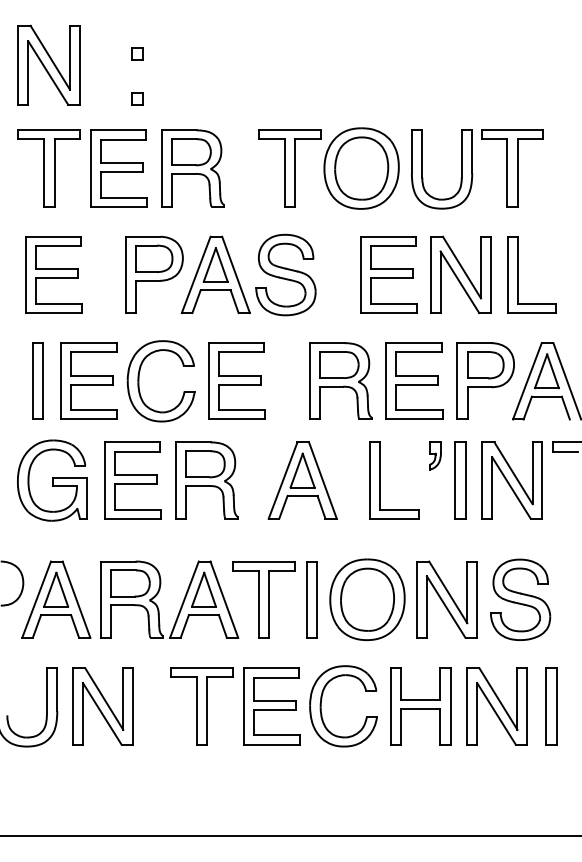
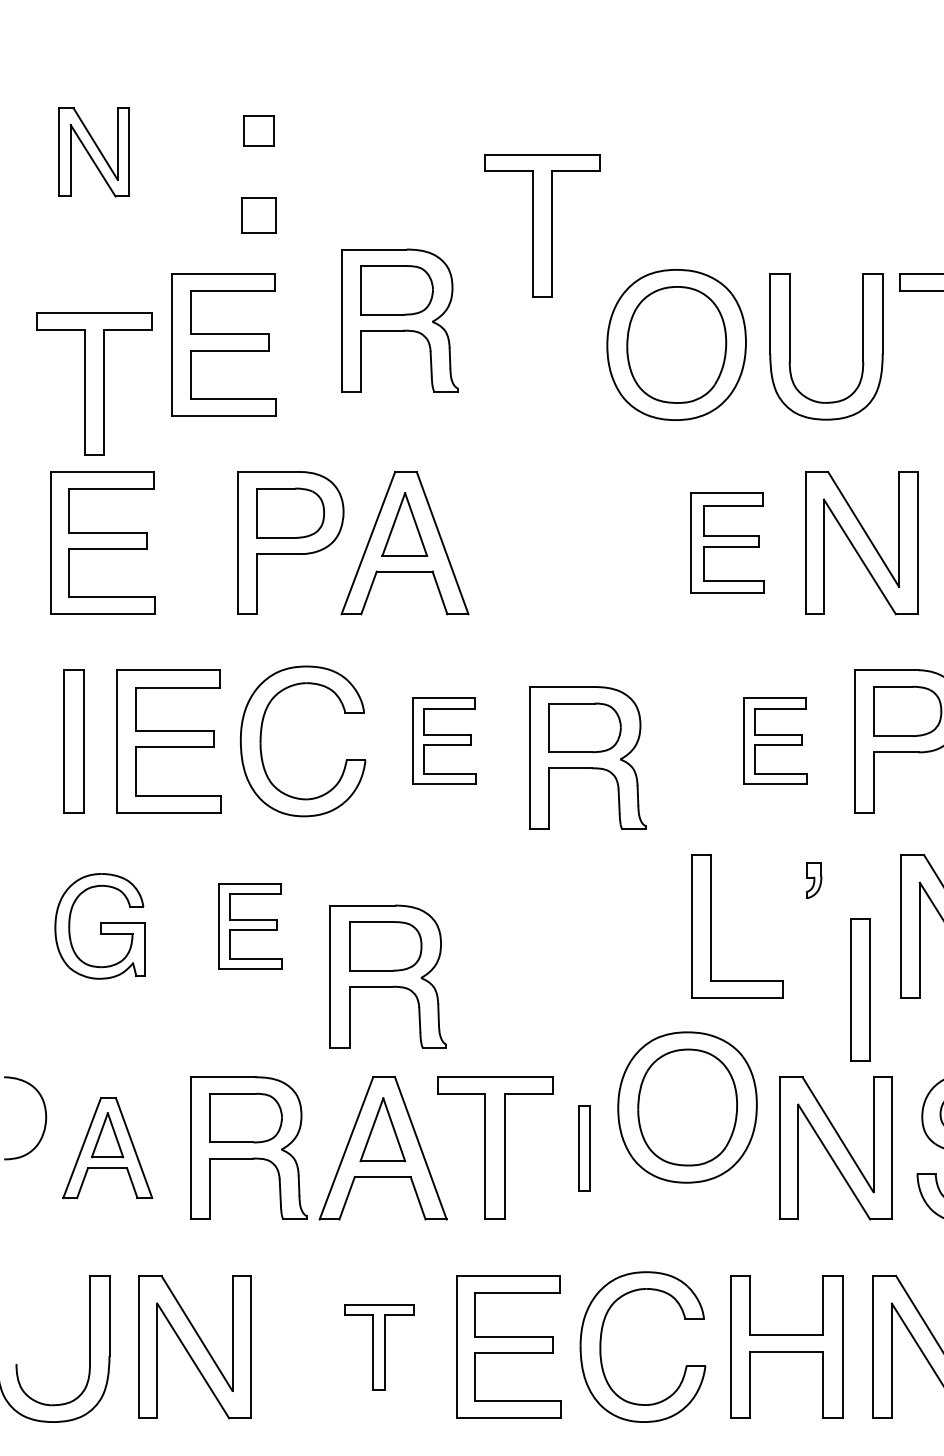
part: (137, 53) -> (258, 130), size x1.4
part: (48, 64) -> (93, 151), size x0.6
part: (137, 98) -> (258, 214), size x1.6
part: (48, 168) -> (93, 383), moved
part: (192, 168) -> (398, 320), moved
part: (289, 168) -> (542, 225), moved
part: (285, 274) -> (534, 542), removed
part: (388, 274) -> (726, 542), size x0.7
part: (236, 380) -> (443, 739), size x0.6
part: (340, 380) -> (586, 756), moved
part: (414, 380) -> (775, 739), size x0.6
part: (435, 455) -> (814, 879), size x0.7
part: (52, 480) -> (100, 926), size x0.7
part: (132, 480) -> (249, 926), size x0.6
part: (206, 480) -> (387, 976), moved
part: (302, 480) -> (566, 926), removed
part: (460, 480) -> (860, 989), moved
part: (56, 599) -> (108, 1147), size x0.7
part: (311, 599) -> (583, 1147), size x0.6
part: (367, 599) -> (687, 1106), moved
part: (201, 706) -> (378, 1347), size x0.6

